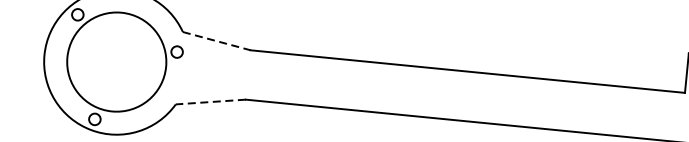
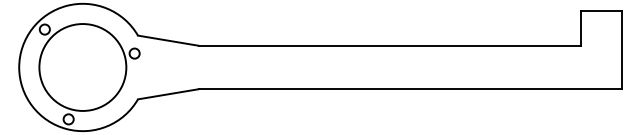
line: (216, 40) -> (168, 40), dashed -> solid
line: (210, 102) -> (168, 94), dashed -> solid

